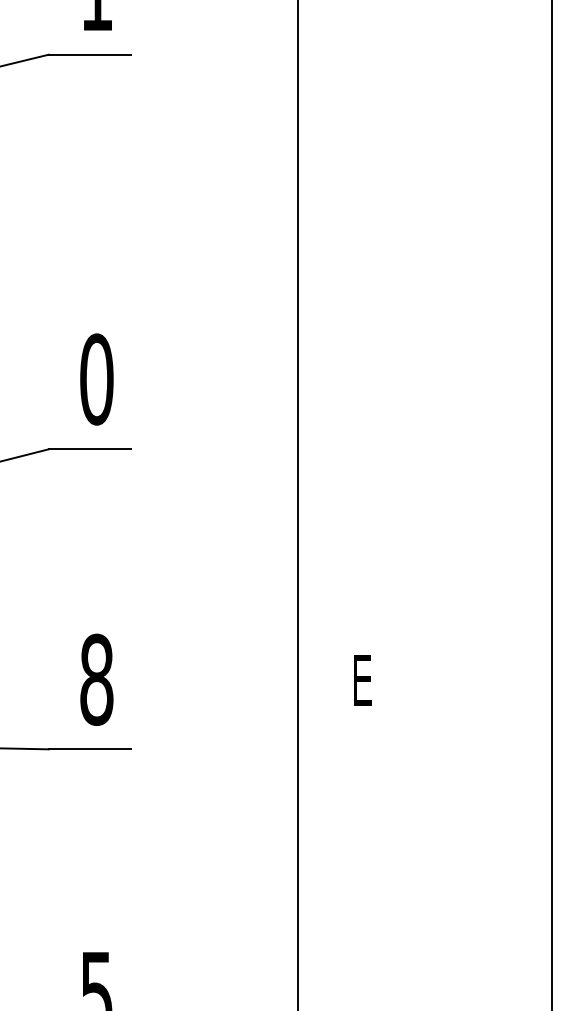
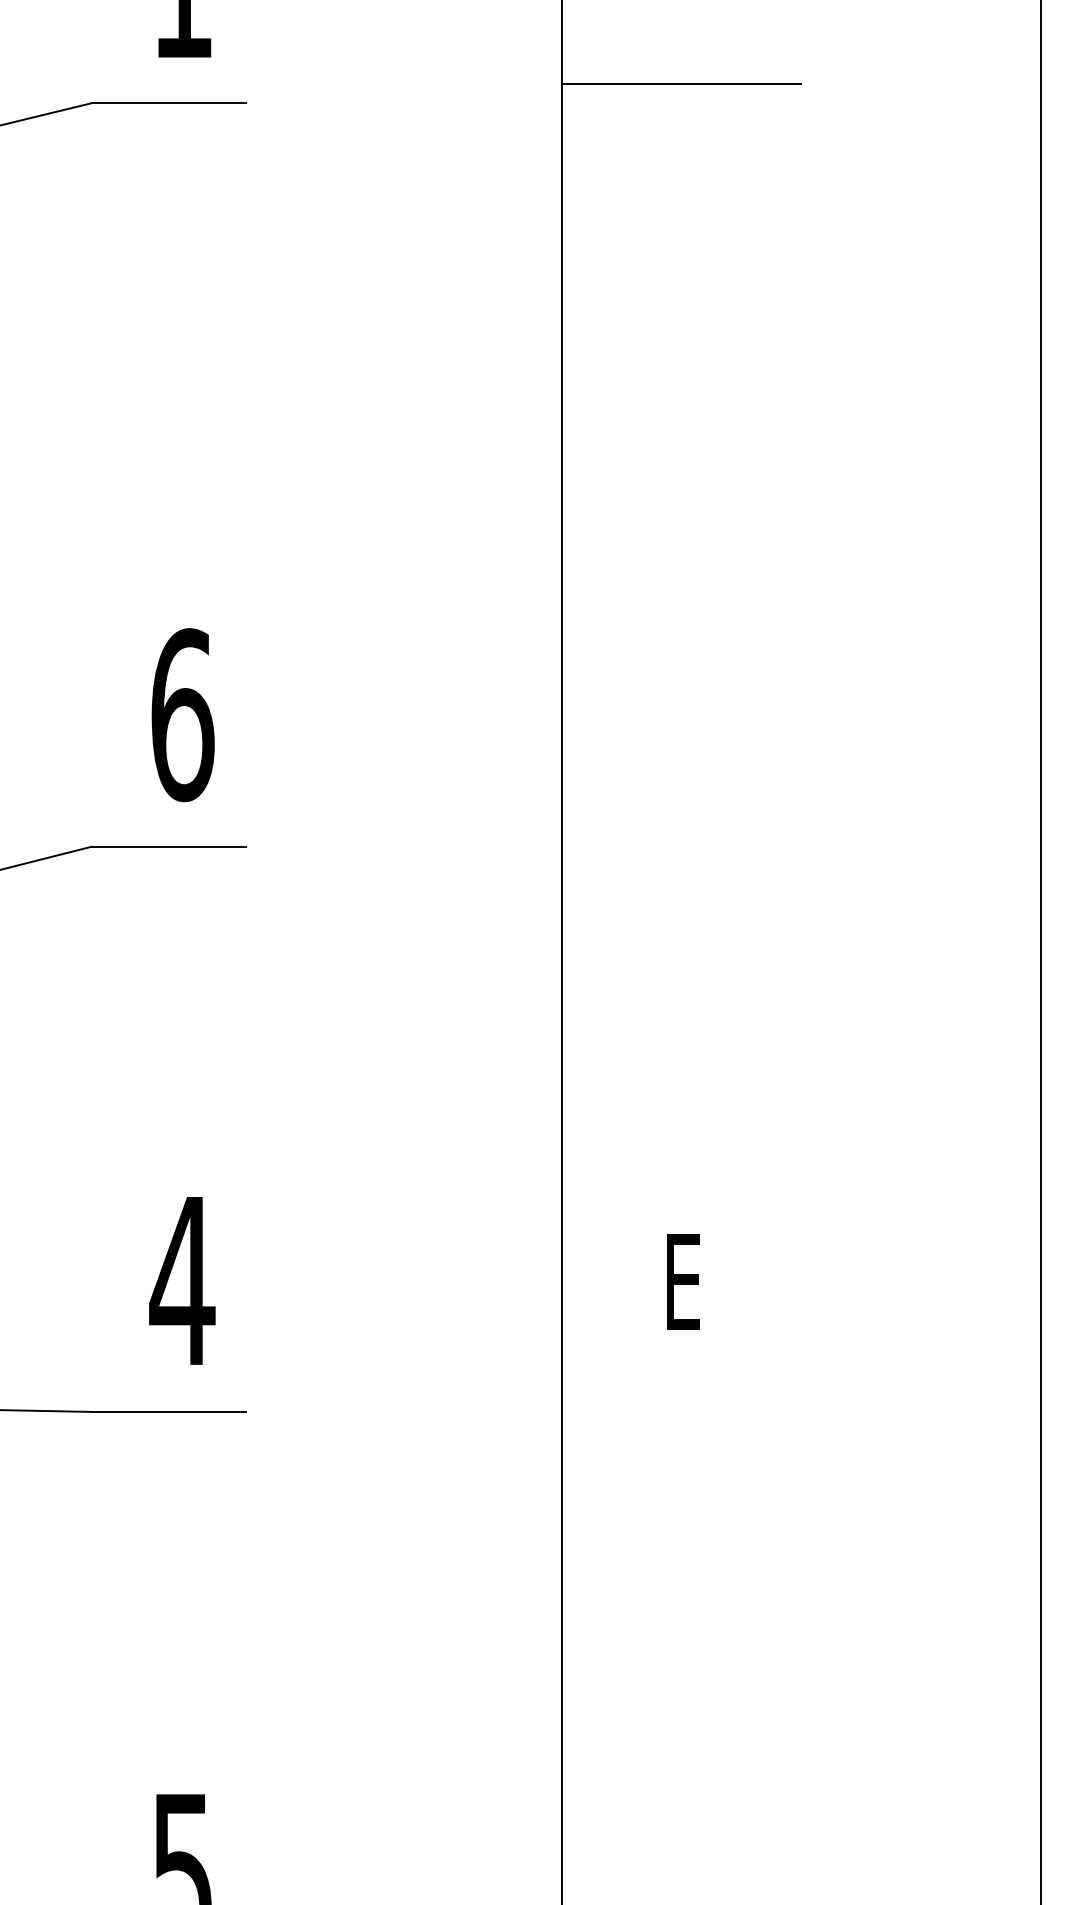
line: (361, 44) -> (681, 83), added
text: (96, 379) -> (181, 715), 0 -> 6
text: (96, 679) -> (181, 1280), 8 -> 4

